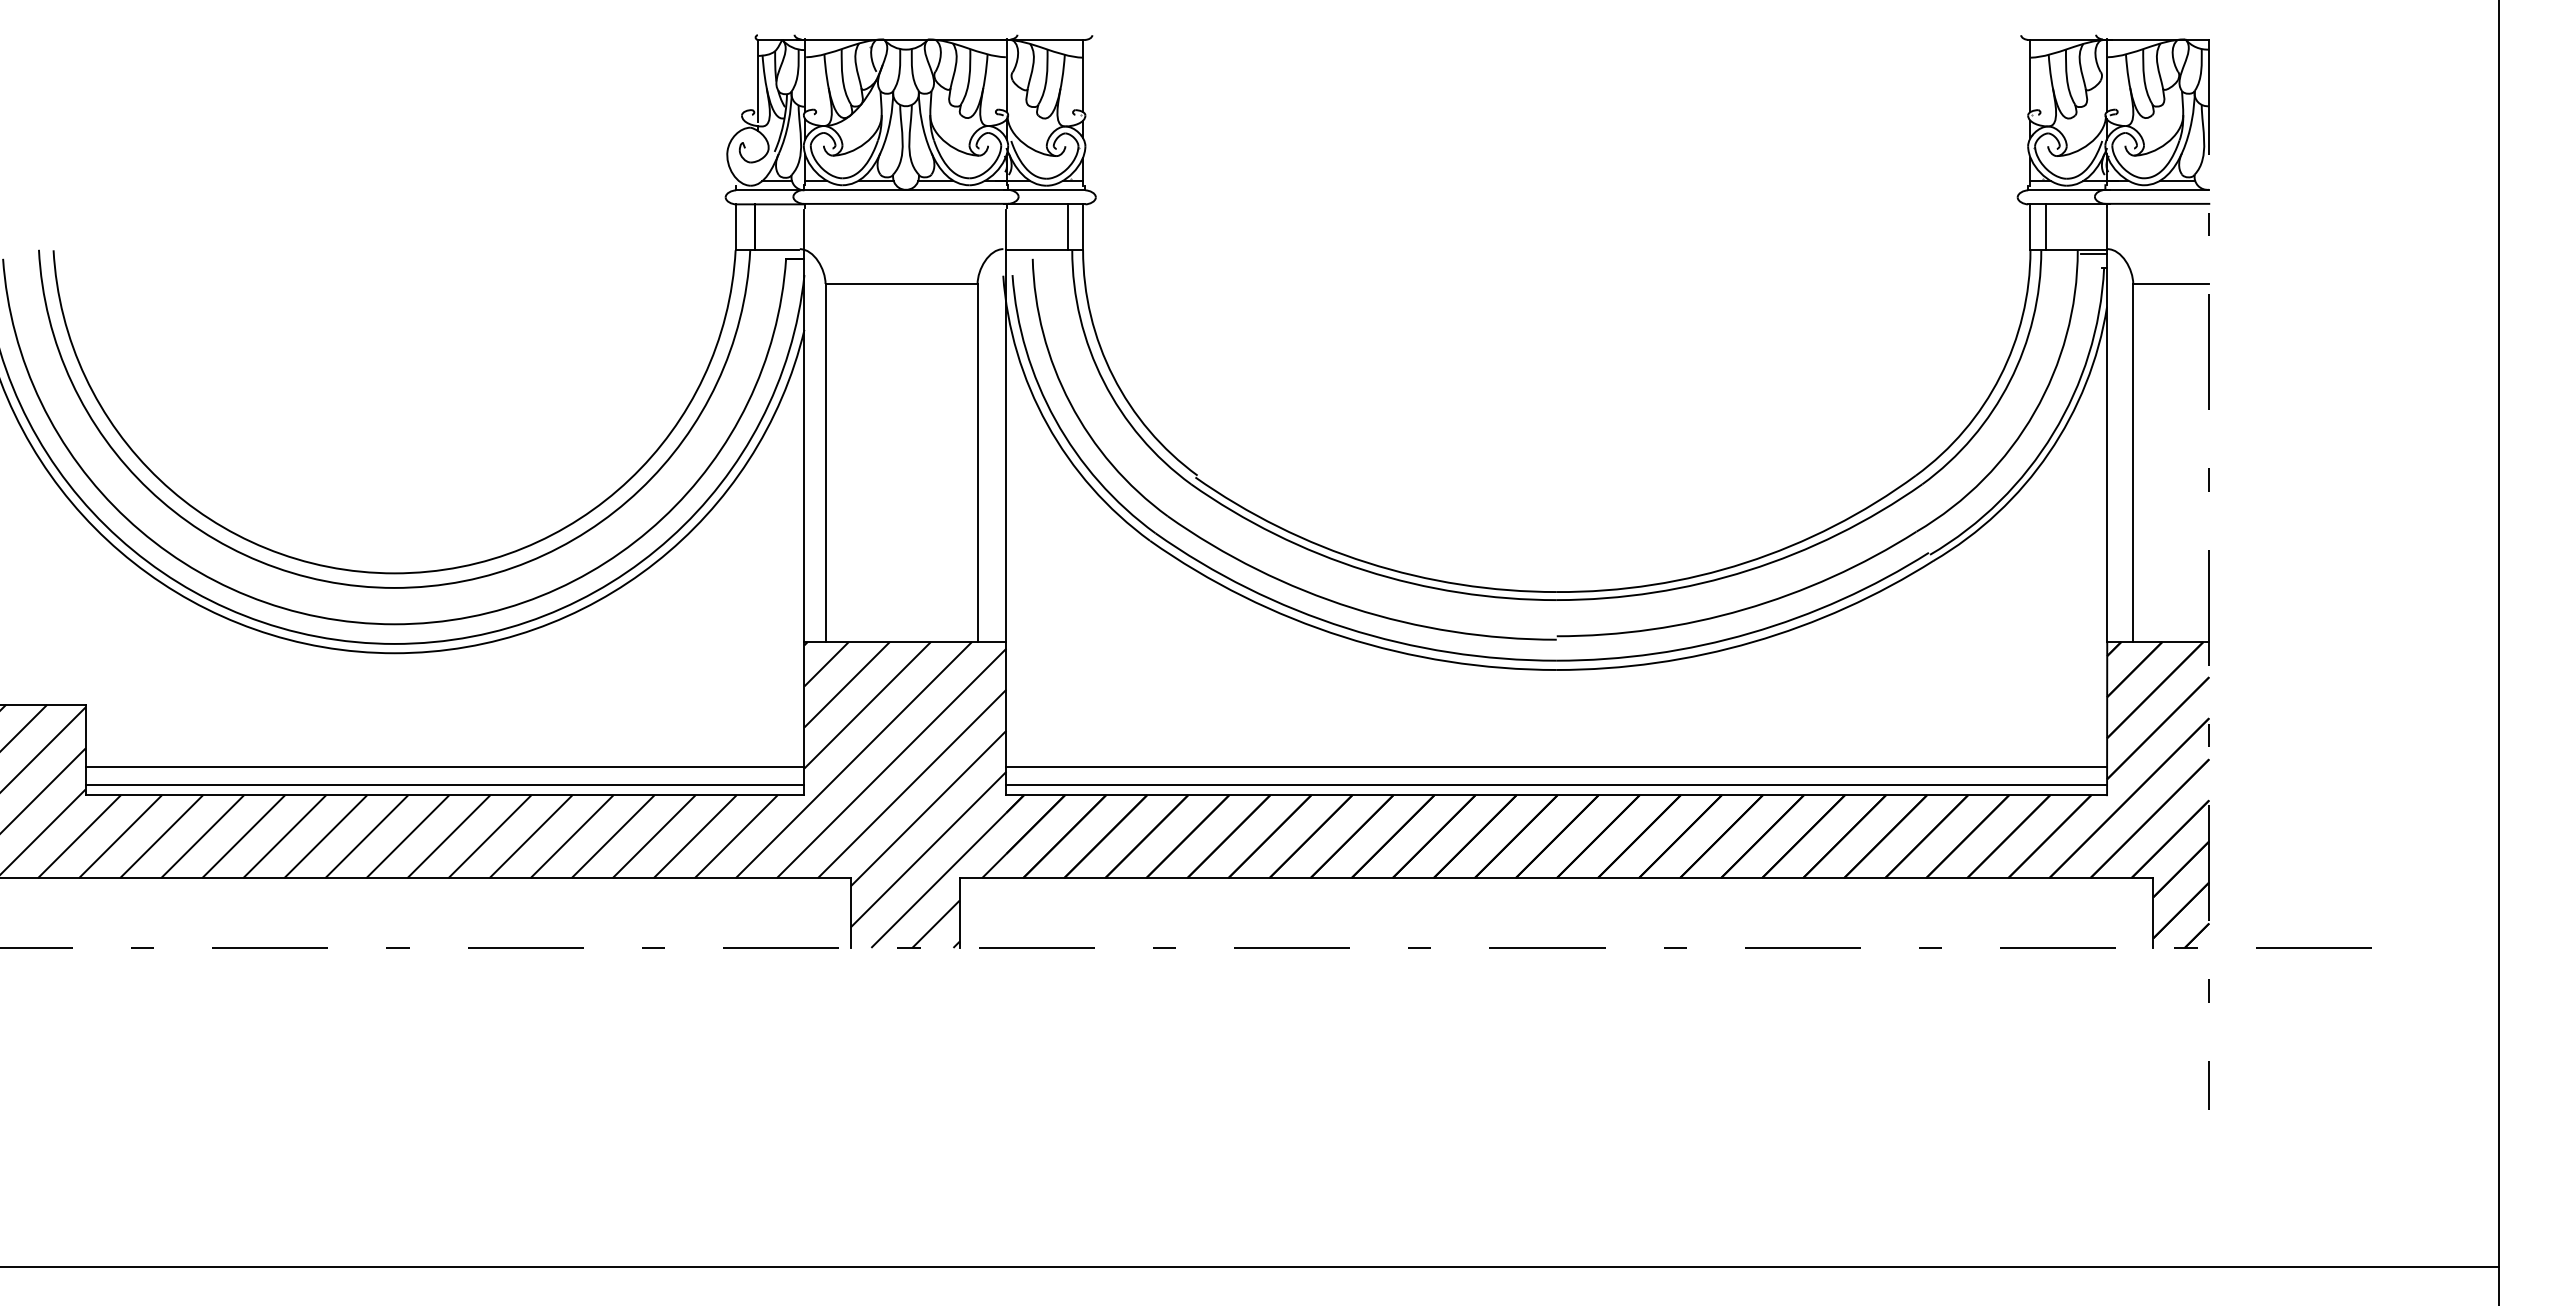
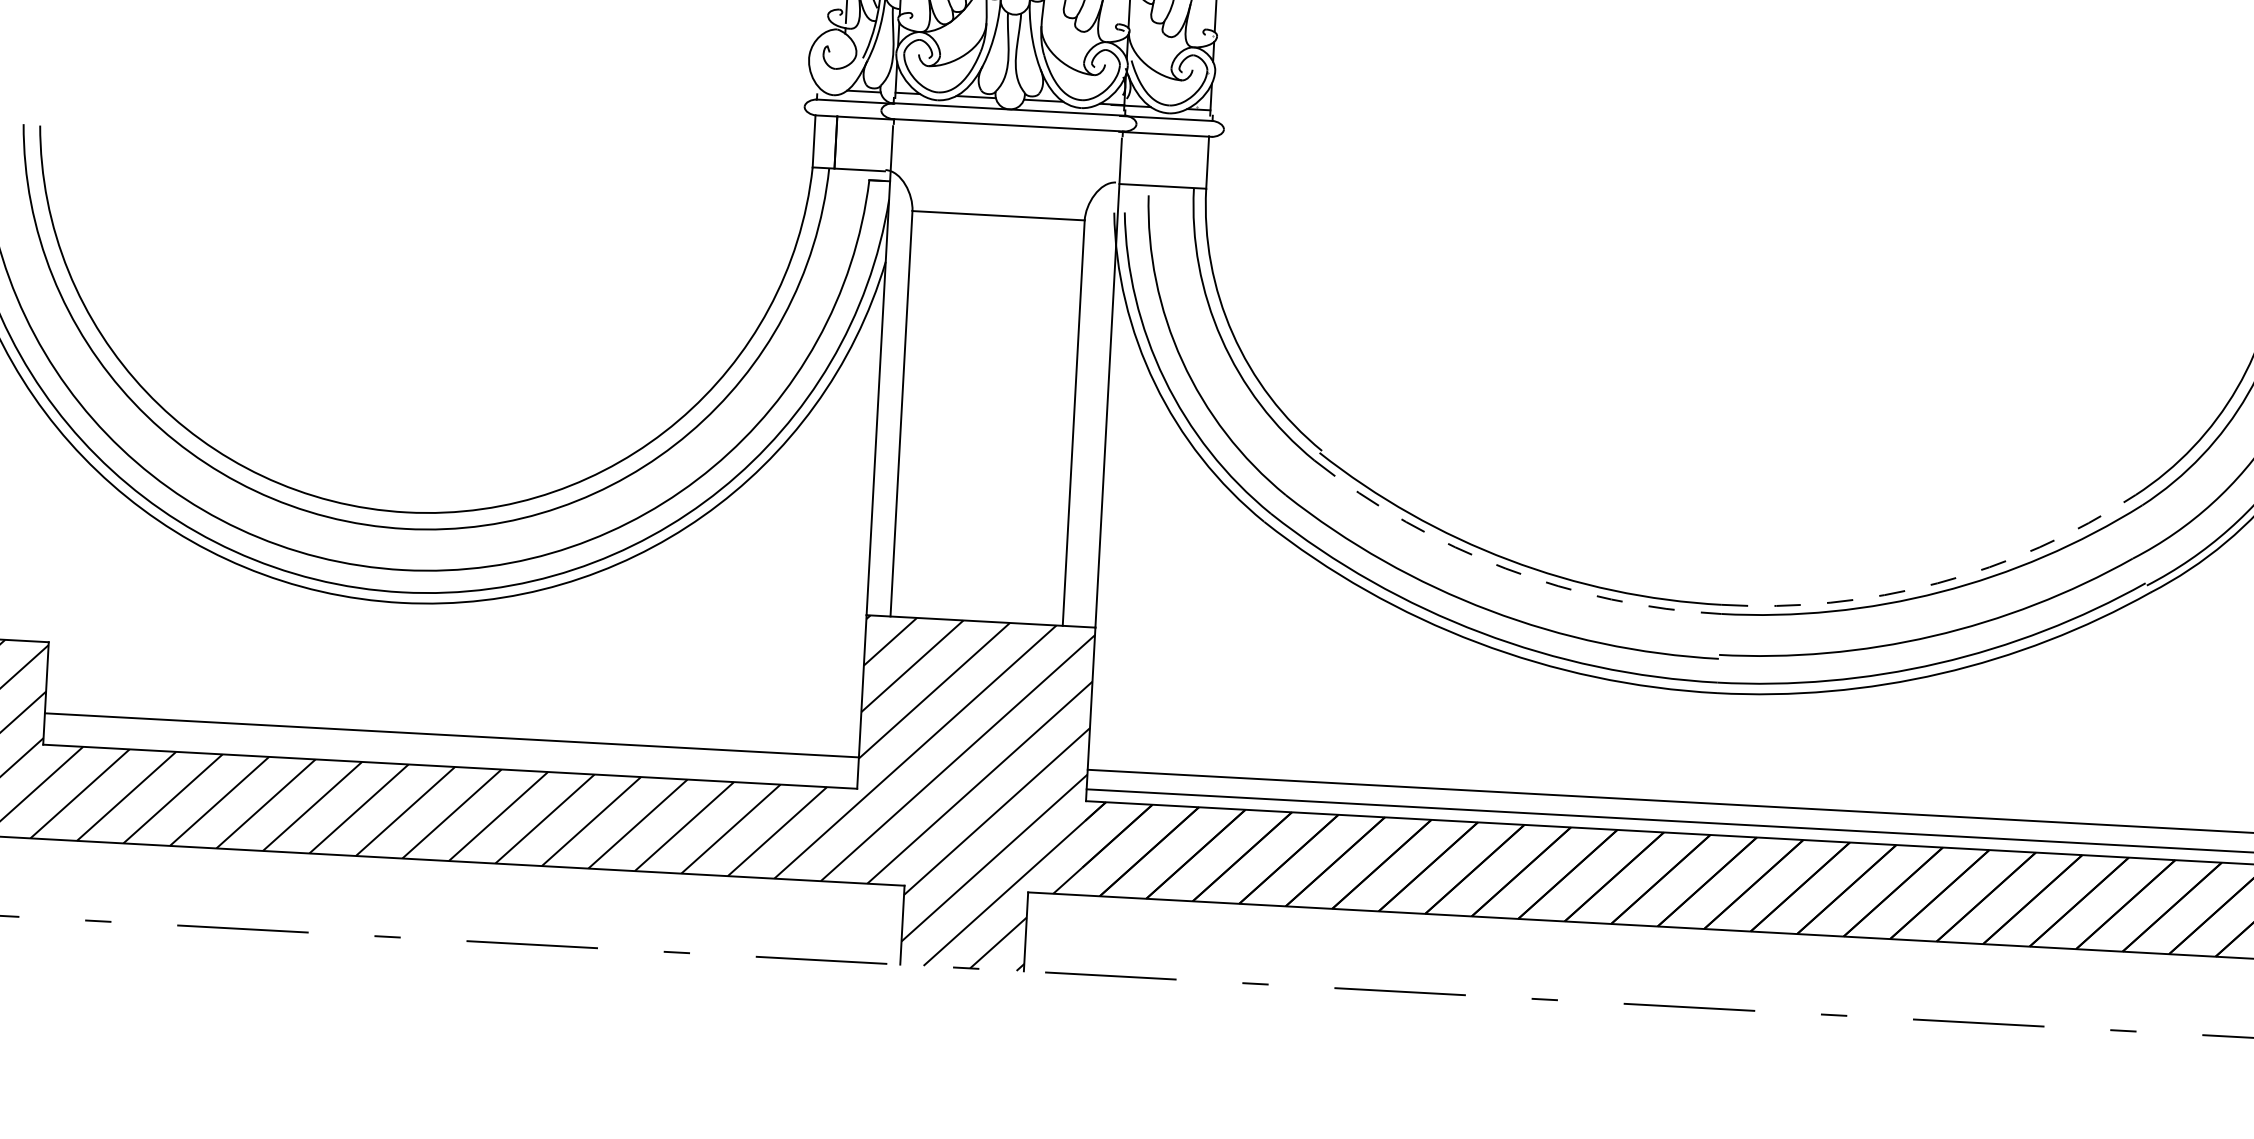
line: (1067, 226) -> (1190, 160), removed
arc: (1745, 562) -> (1937, 582), solid -> dashed
arc: (1365, 570) -> (1506, 568), solid -> dashed
line: (444, 784) -> (450, 754), removed

